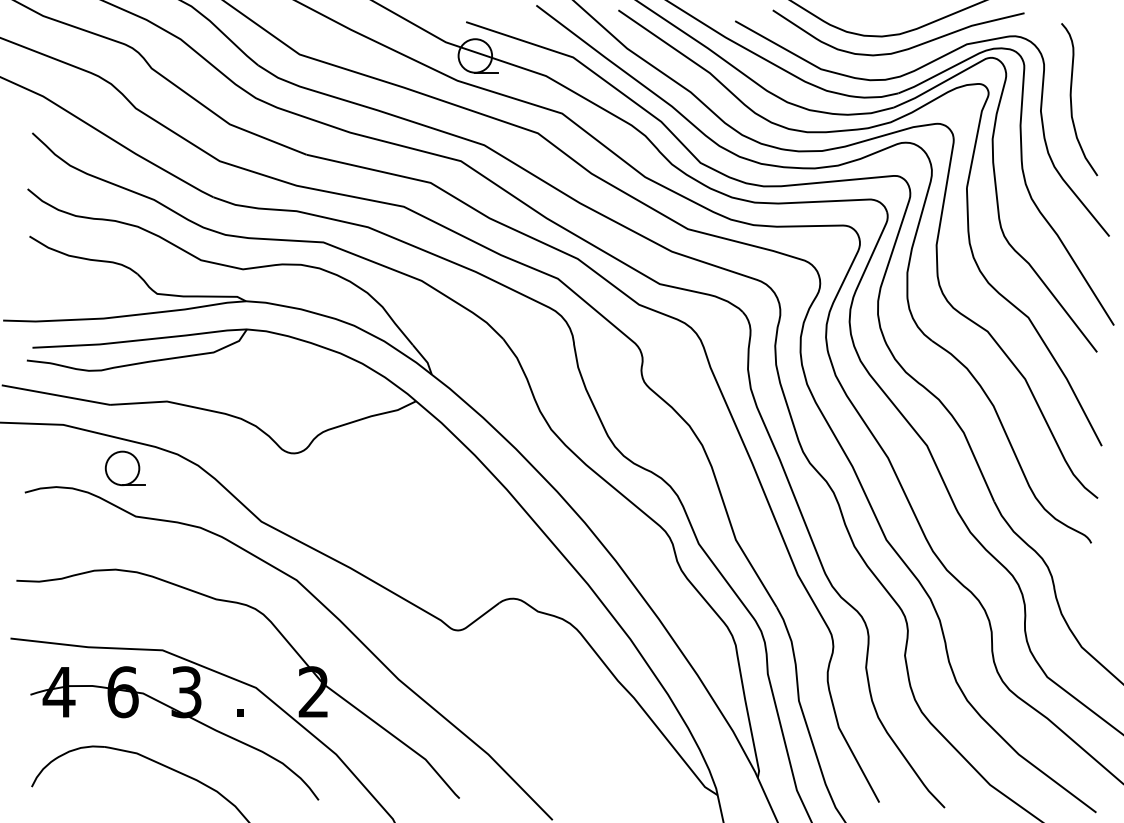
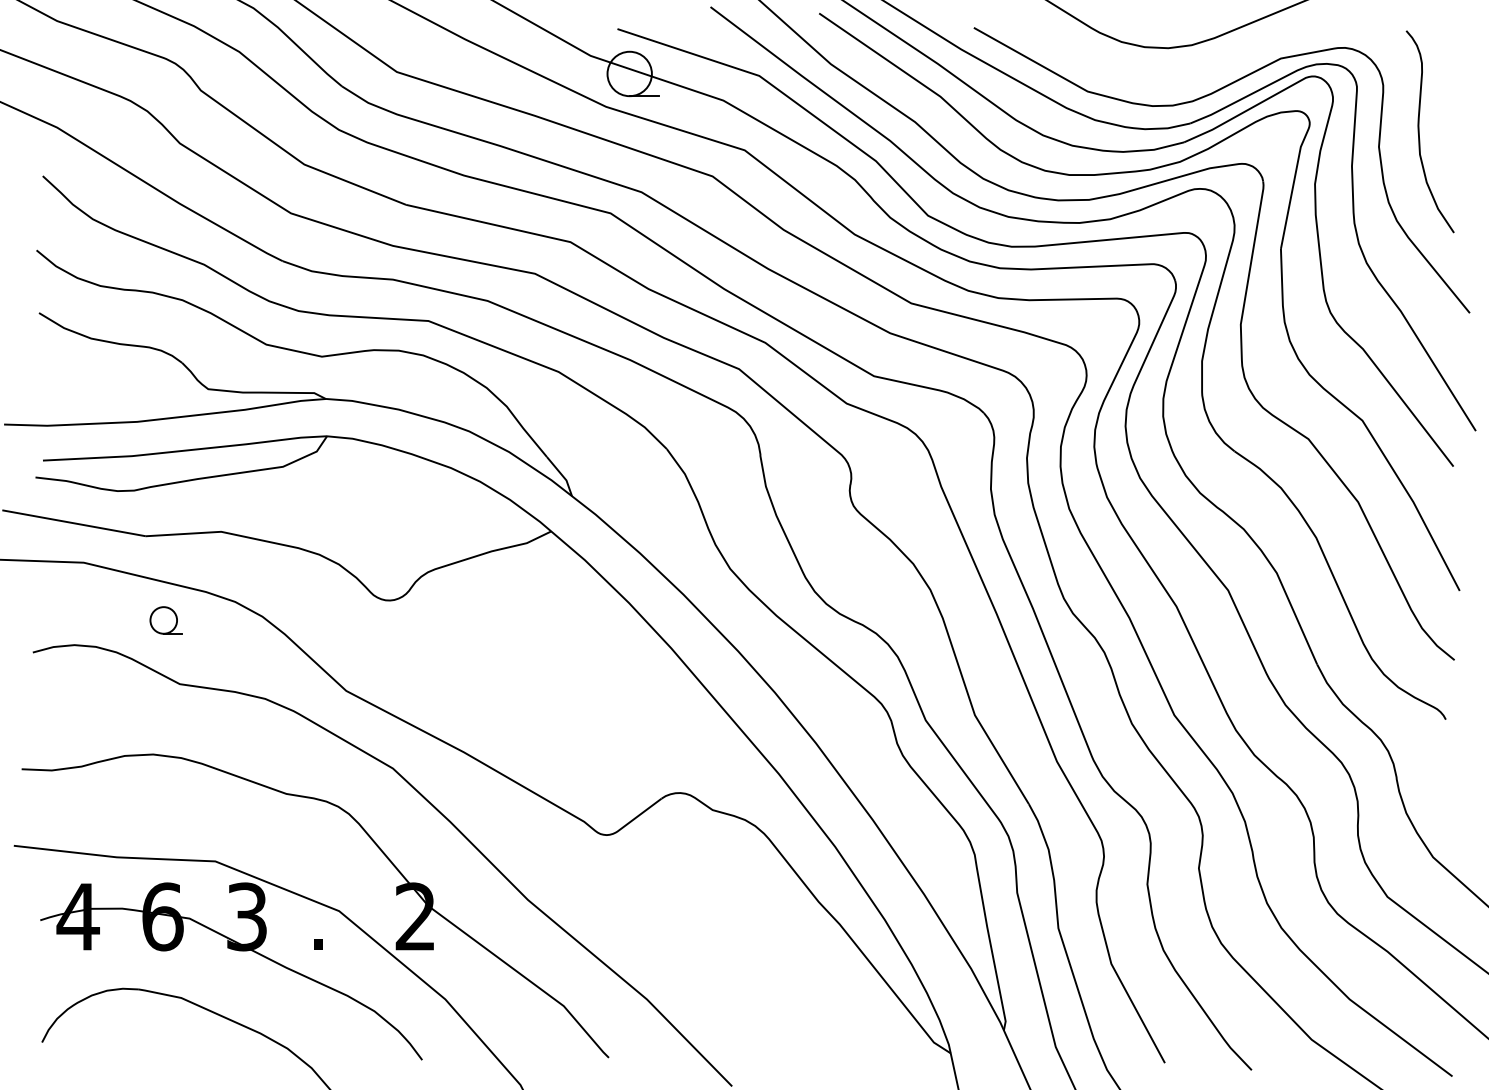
curve: (903, 49) -> (1196, 65), removed
part: (124, 468) -> (165, 620), size x0.6

